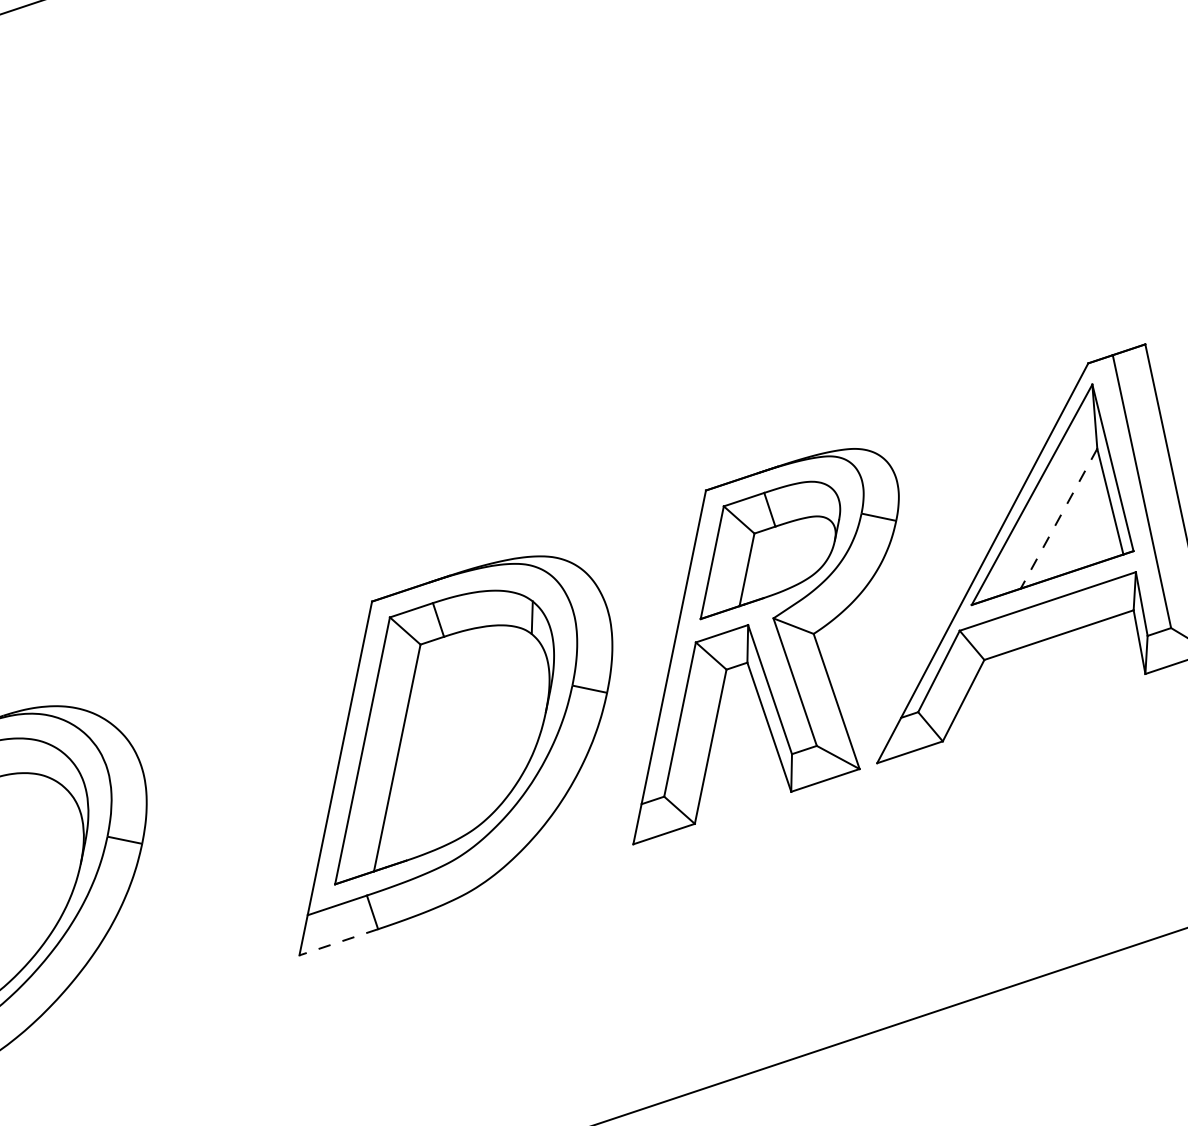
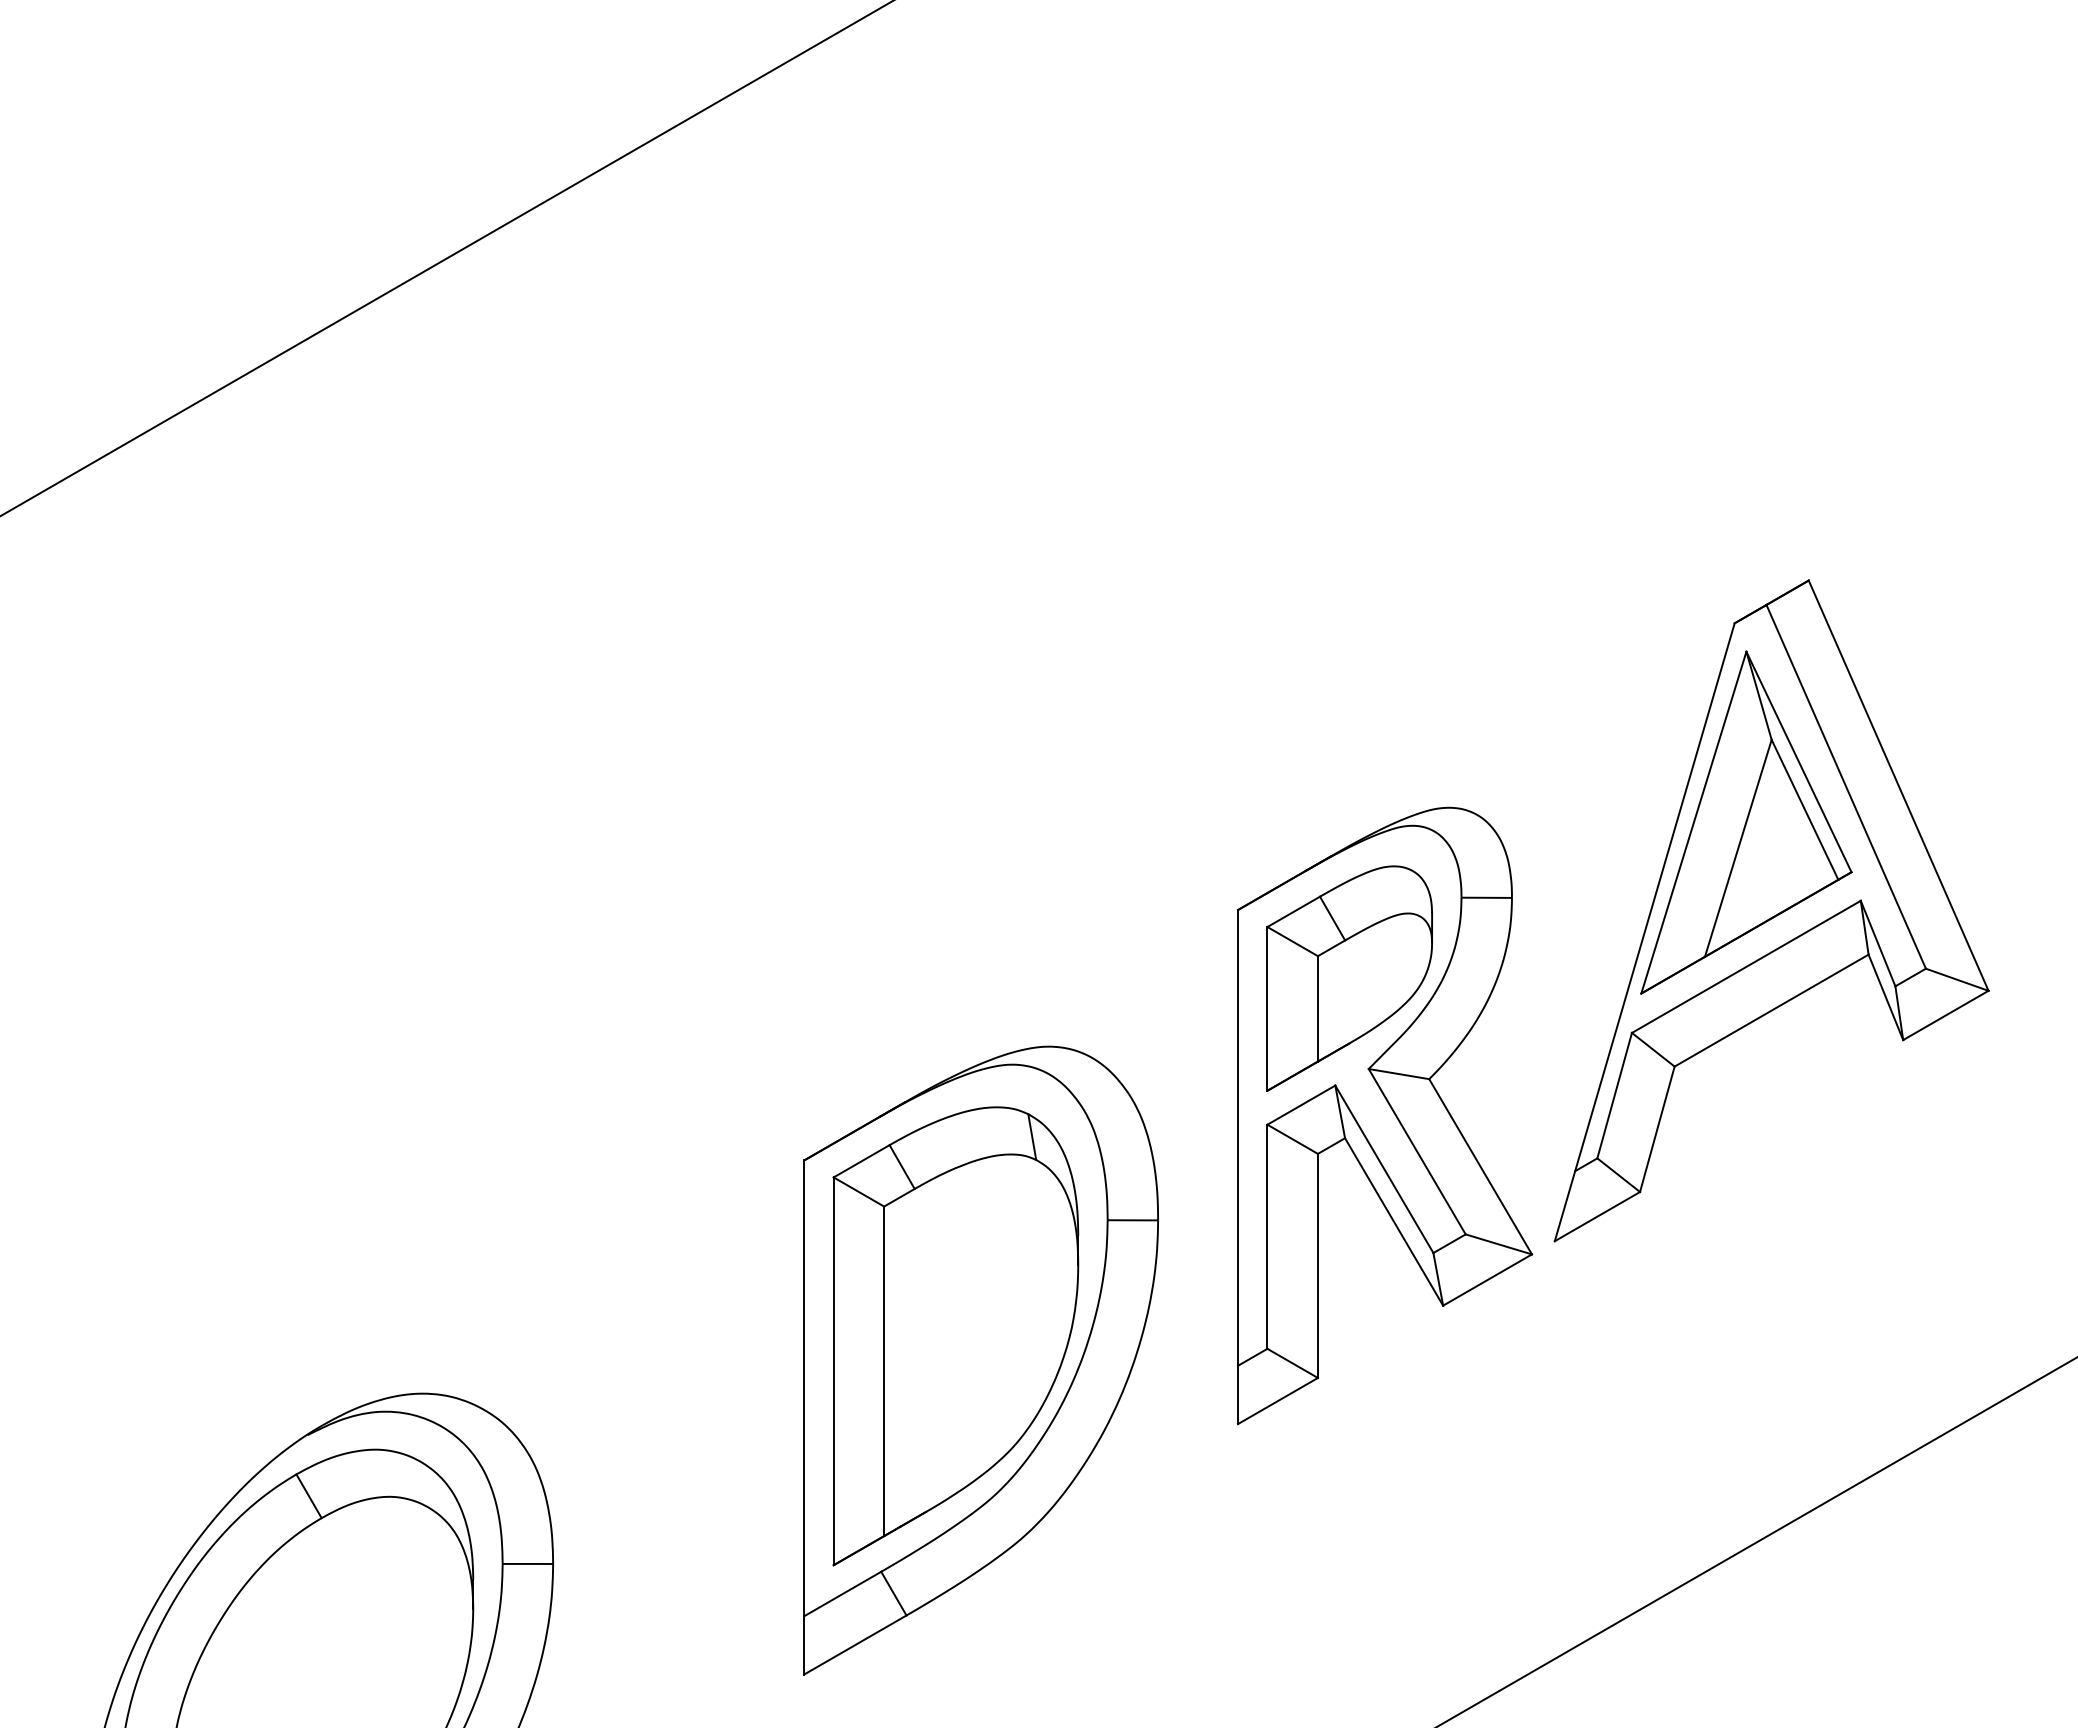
line: (1059, 518) -> (1738, 848), dashed -> solid
line: (338, 942) -> (854, 1645), dashed -> solid

